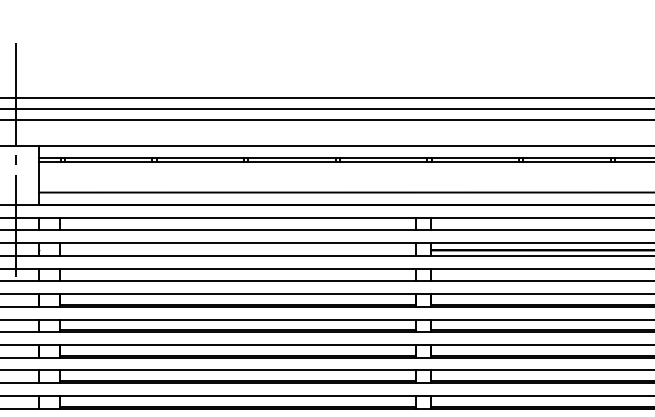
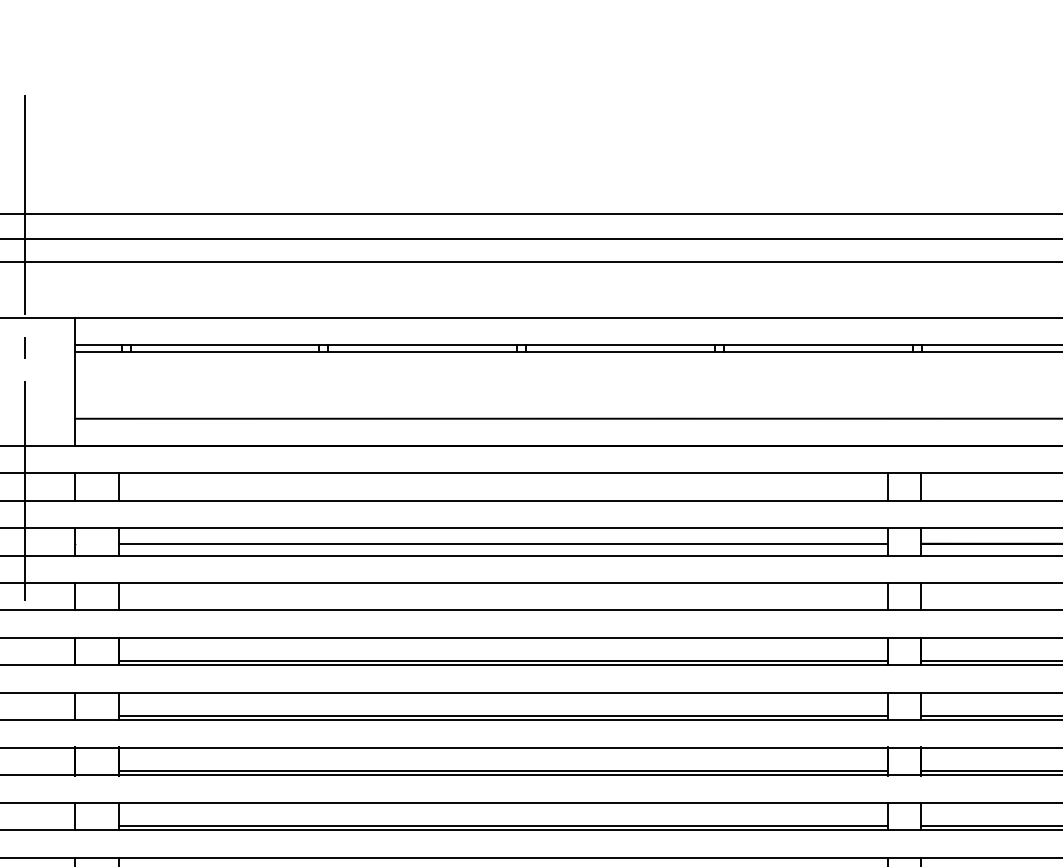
line: (237, 250) -> (503, 543), added

